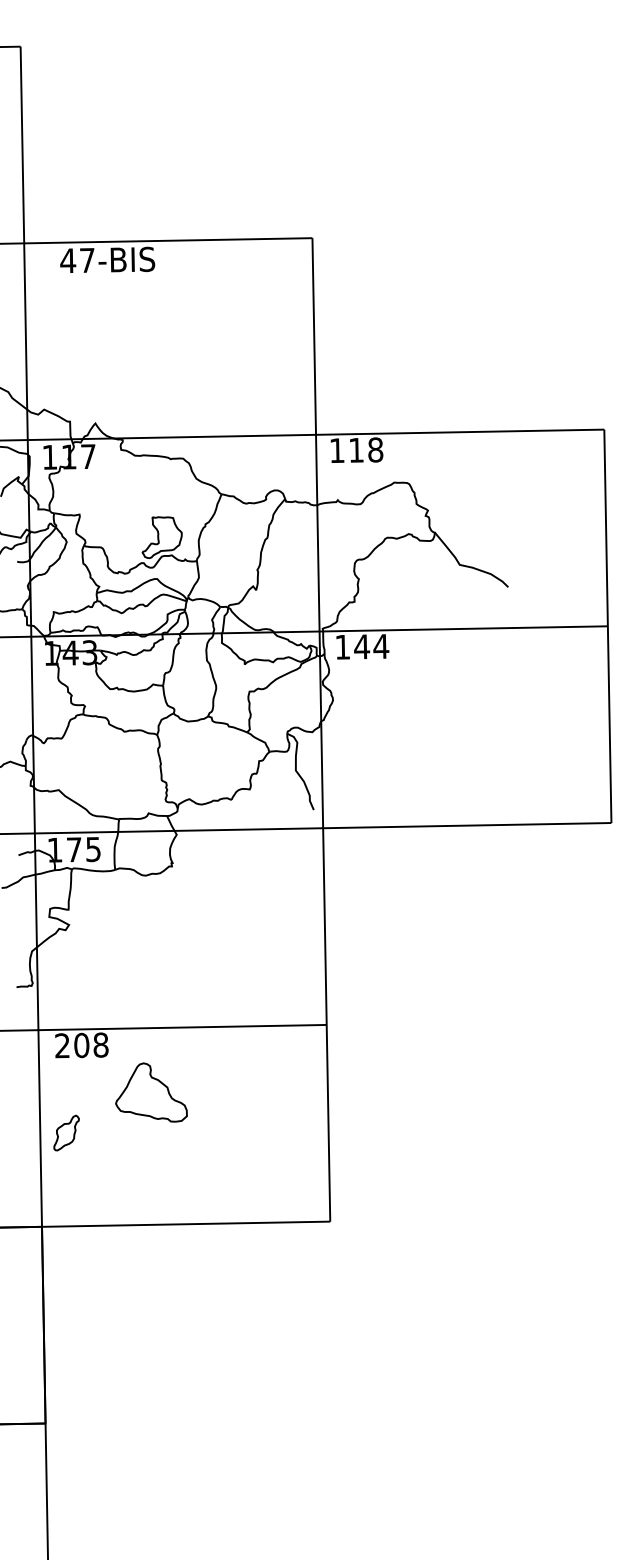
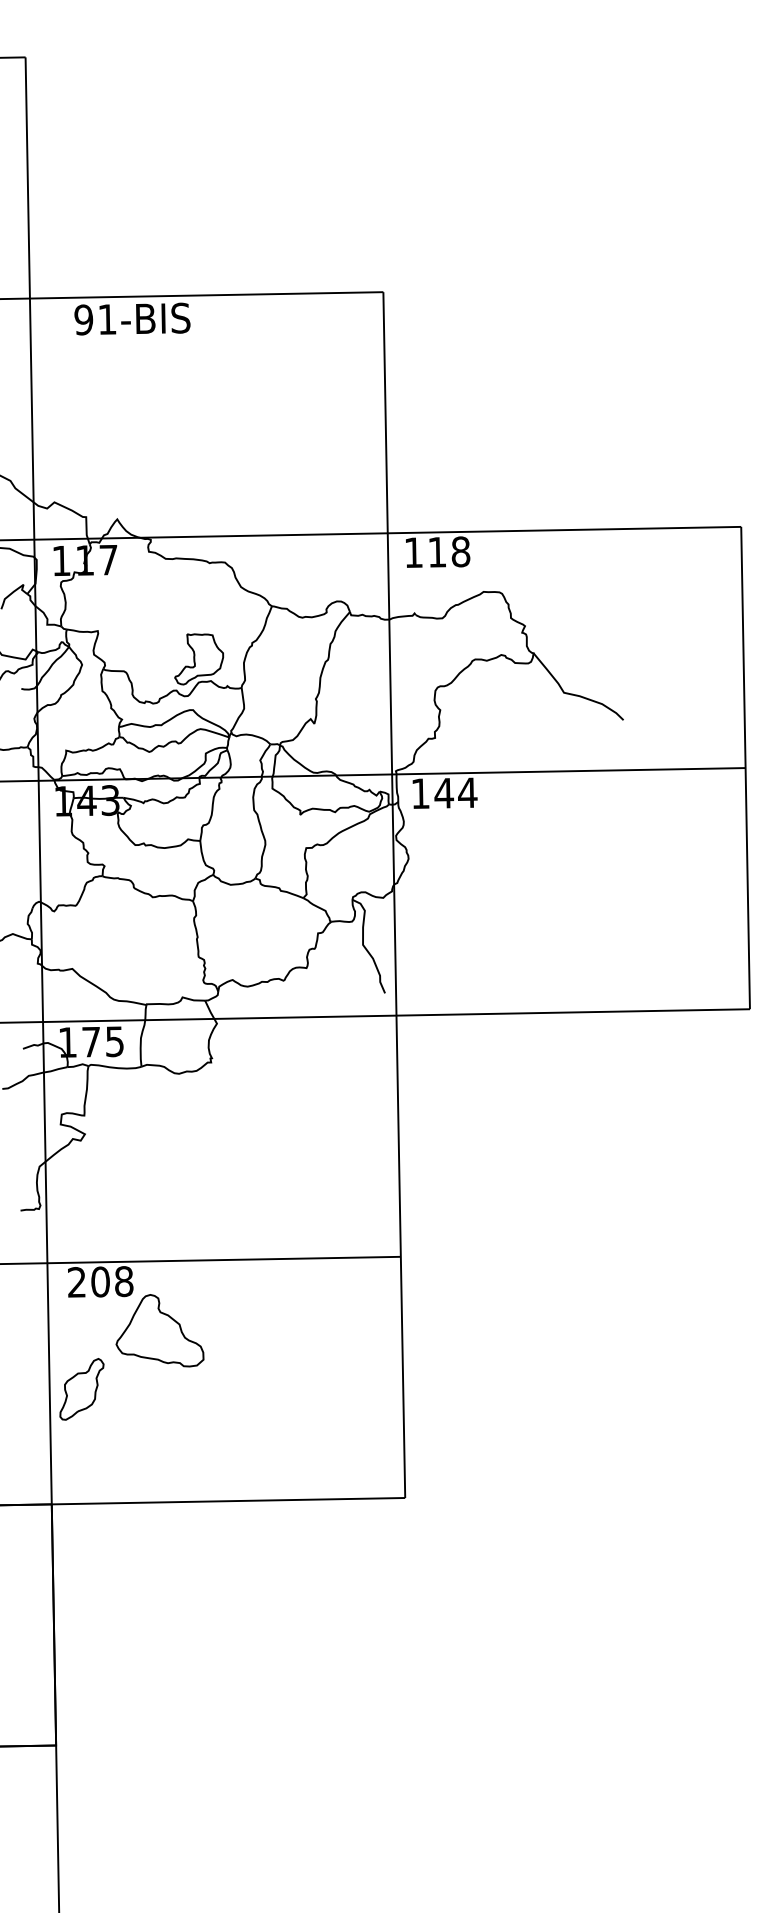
text: (77, 260) -> (95, 319), 47-BIS -> 91-BIS
part: (151, 1092) -> (159, 1330), moved
part: (66, 1133) -> (81, 1389), size x1.43

